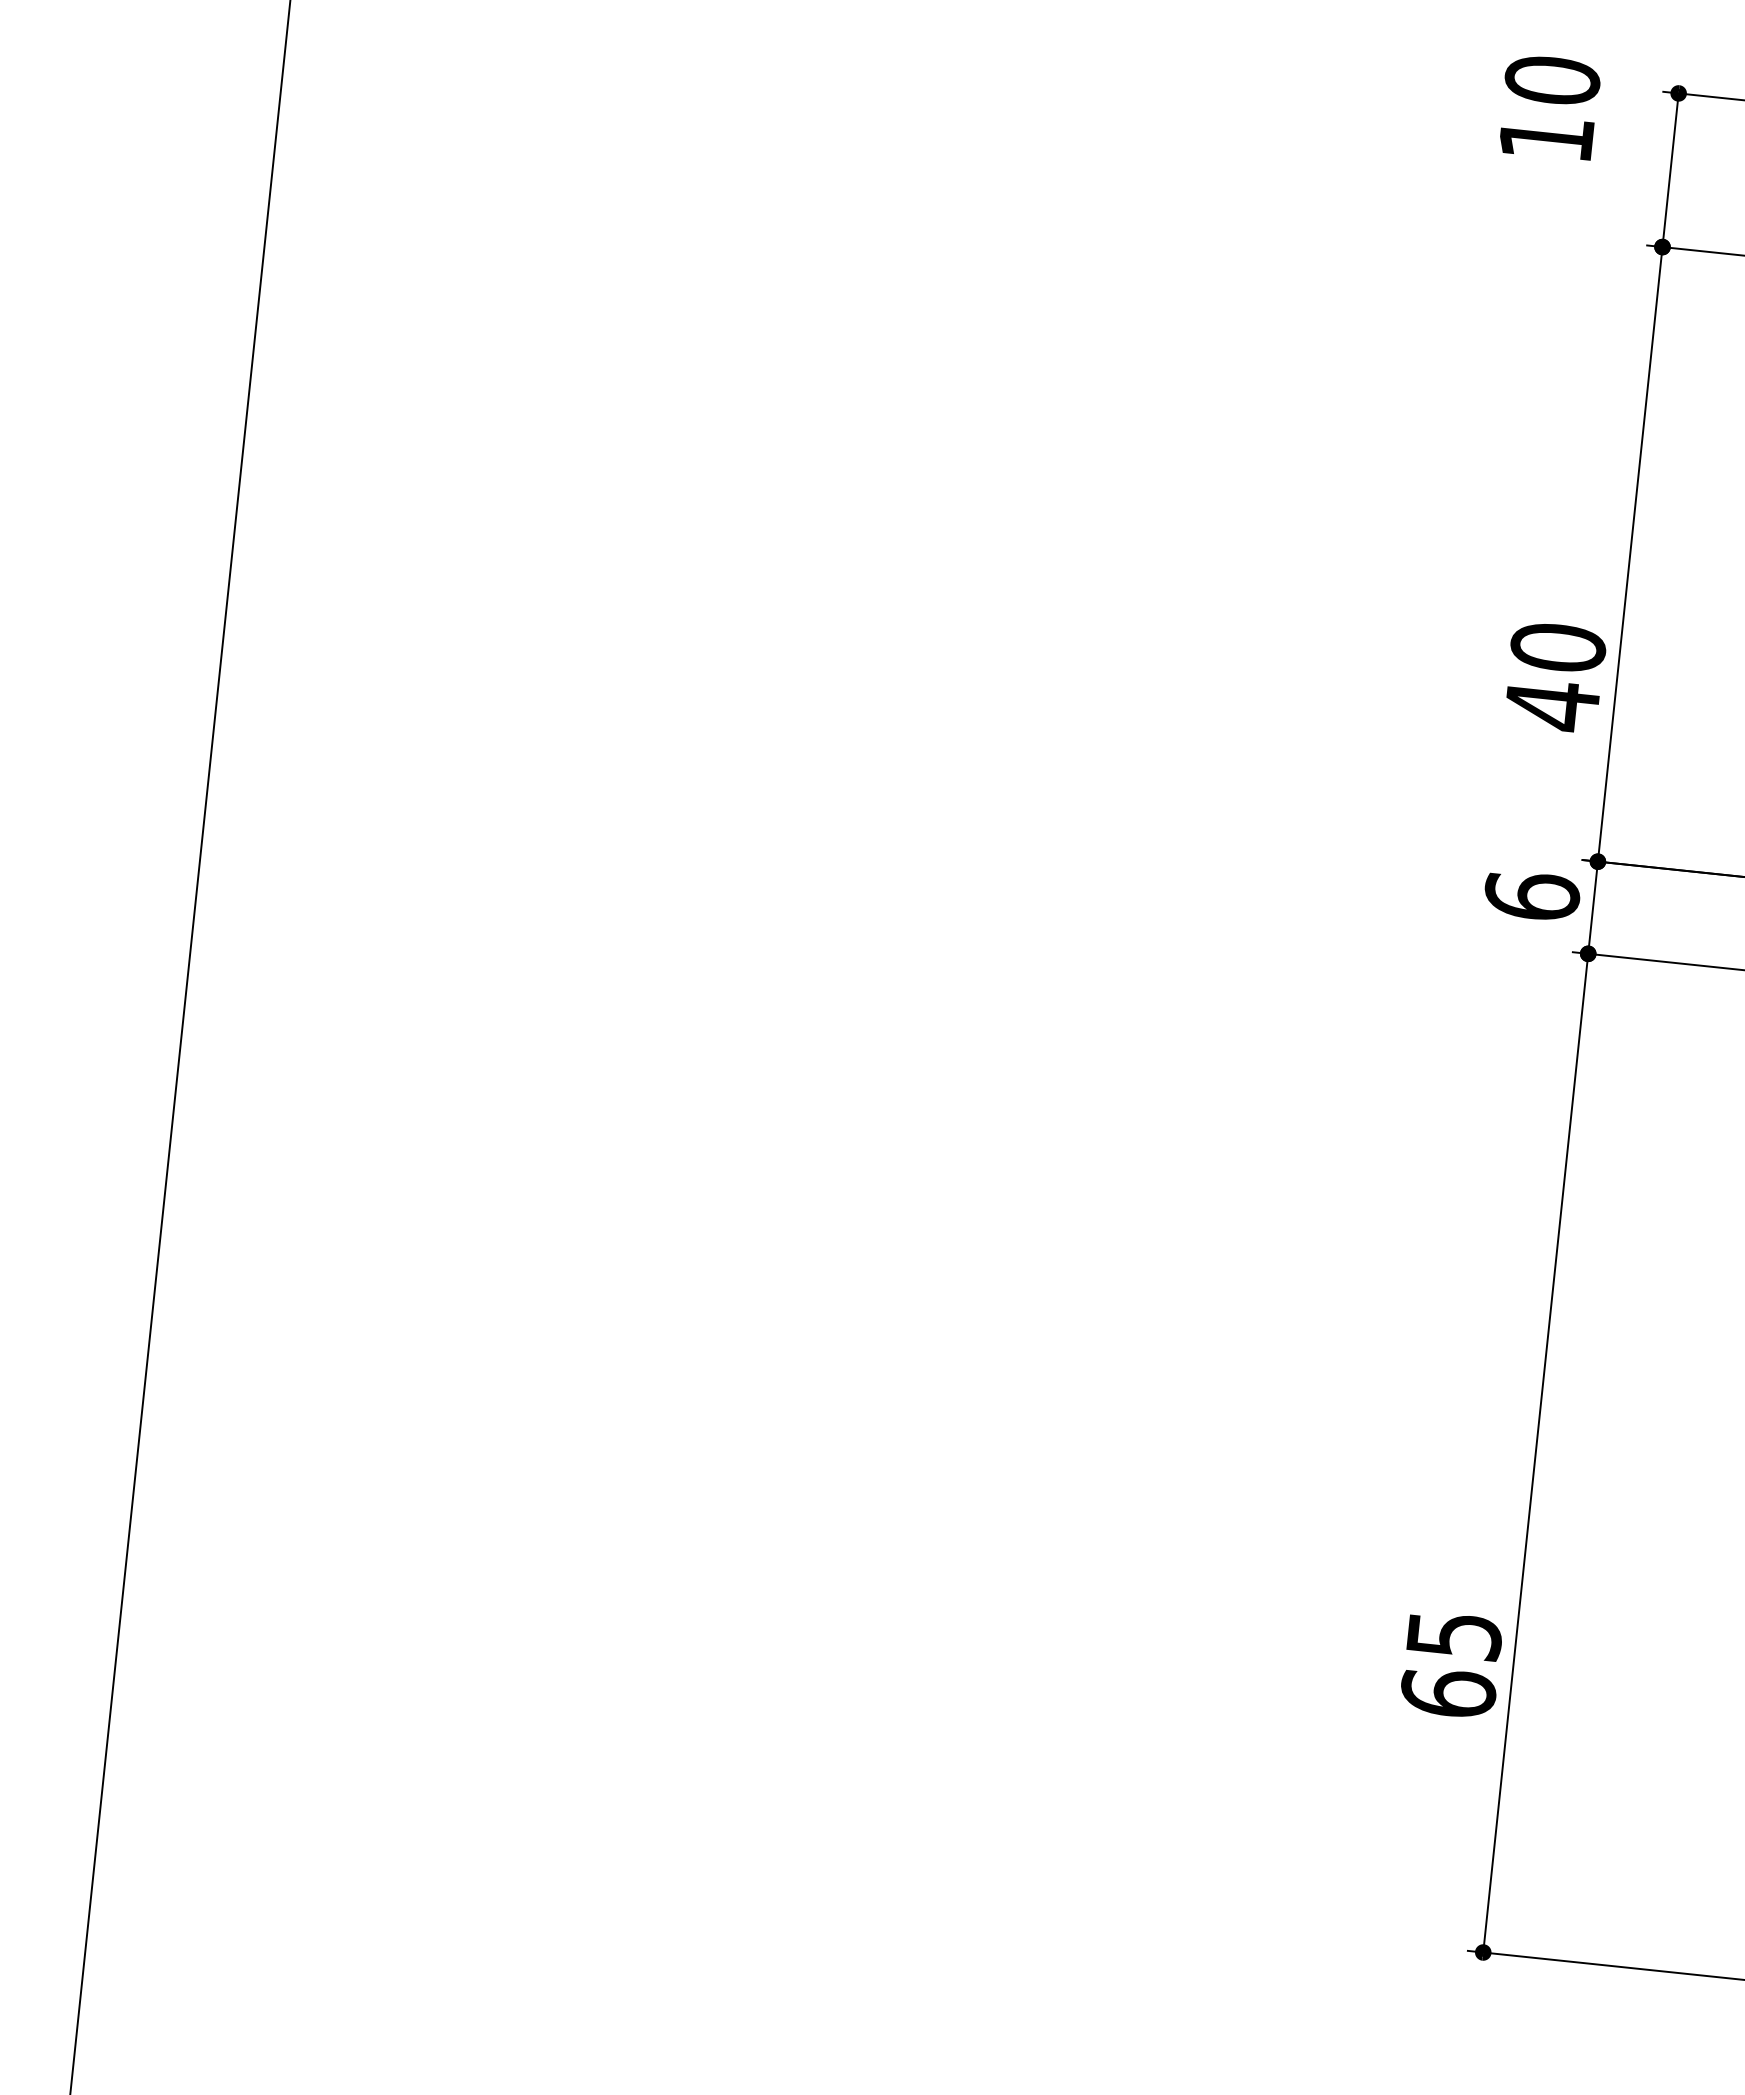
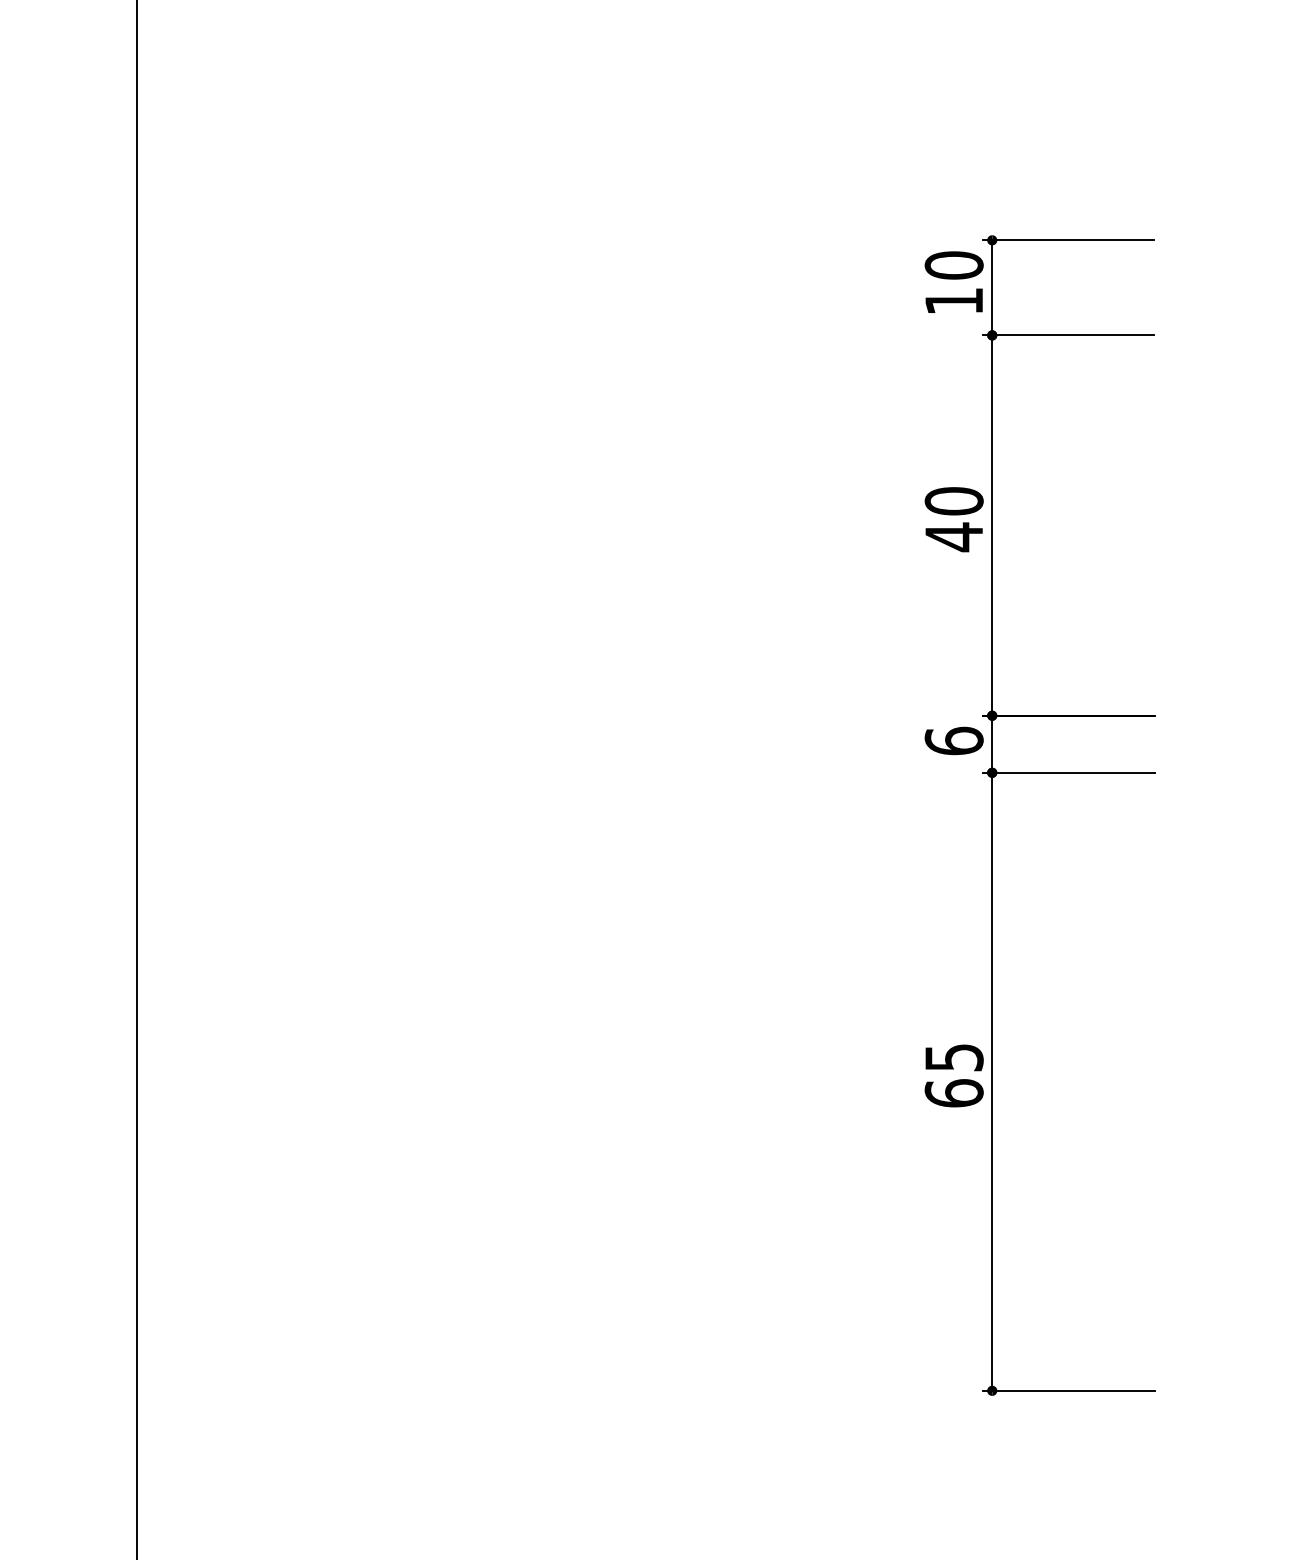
text: (1548, 106) -> (953, 281), moved
text: (1554, 676) -> (953, 519), moved
text: (1450, 1664) -> (953, 1075), moved

